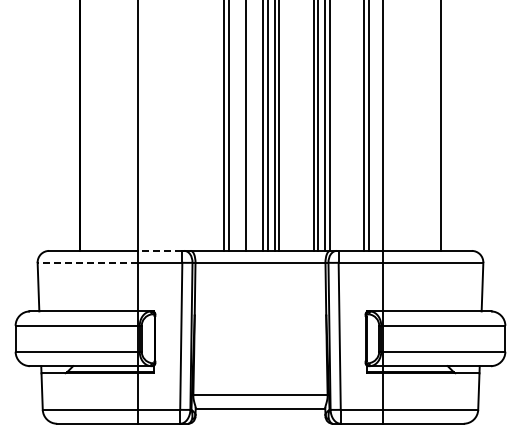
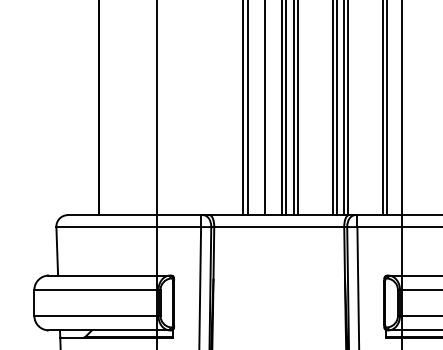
line: (159, 250) -> (178, 214), dashed -> solid
line: (87, 262) -> (106, 226), dashed -> solid

